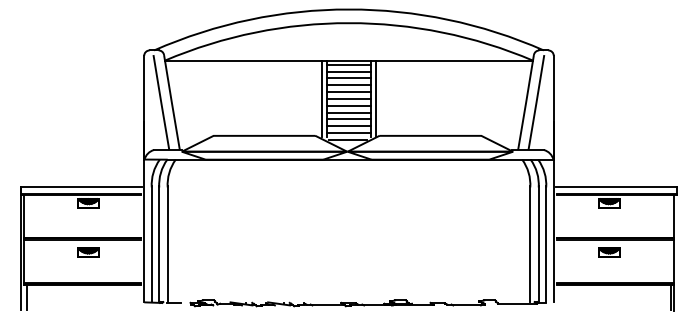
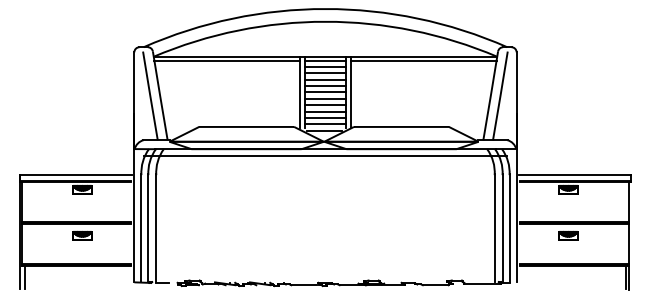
line: (242, 64) -> (226, 60), added
line: (454, 64) -> (423, 60), added
line: (349, 167) -> (325, 156), added

